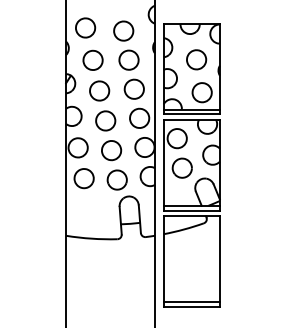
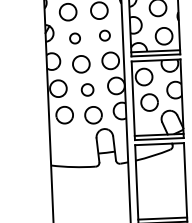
part: (133, 88) -> (104, 35), size x0.6
part: (99, 90) -> (74, 38), size x0.6
part: (111, 150) -> (87, 89), size x0.7

